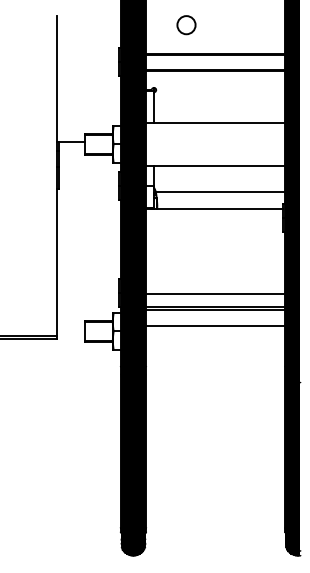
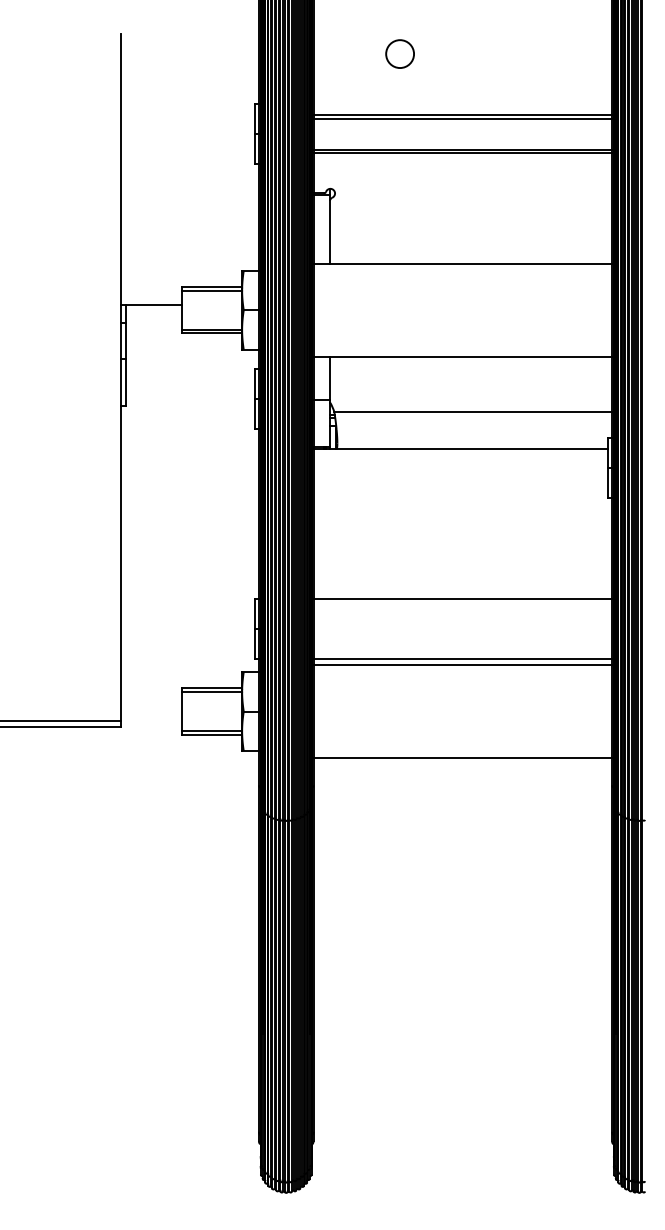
circle: (186, 24) -> (400, 52), size x0.71
line: (215, 293) -> (462, 597), moved
line: (215, 326) -> (462, 758), moved

